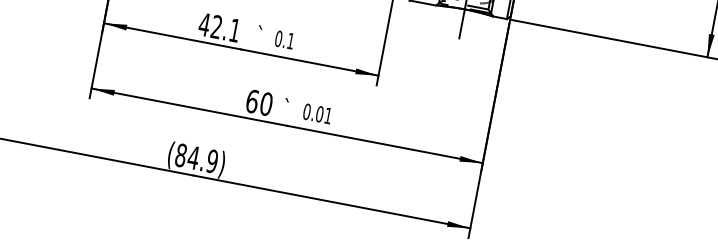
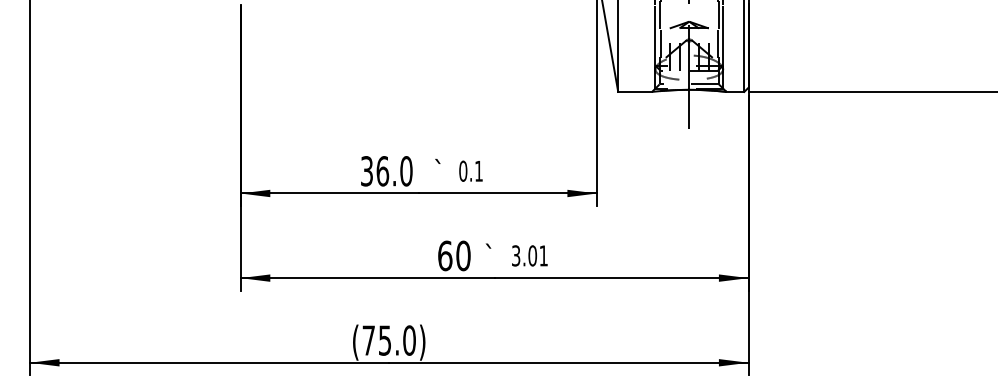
text: (219, 27) -> (386, 171), 42.1 -> 36.0
text: (306, 111) -> (515, 255), 0.01 -> 3.01
text: (196, 158) -> (388, 340), (84.9) -> (75.0)

